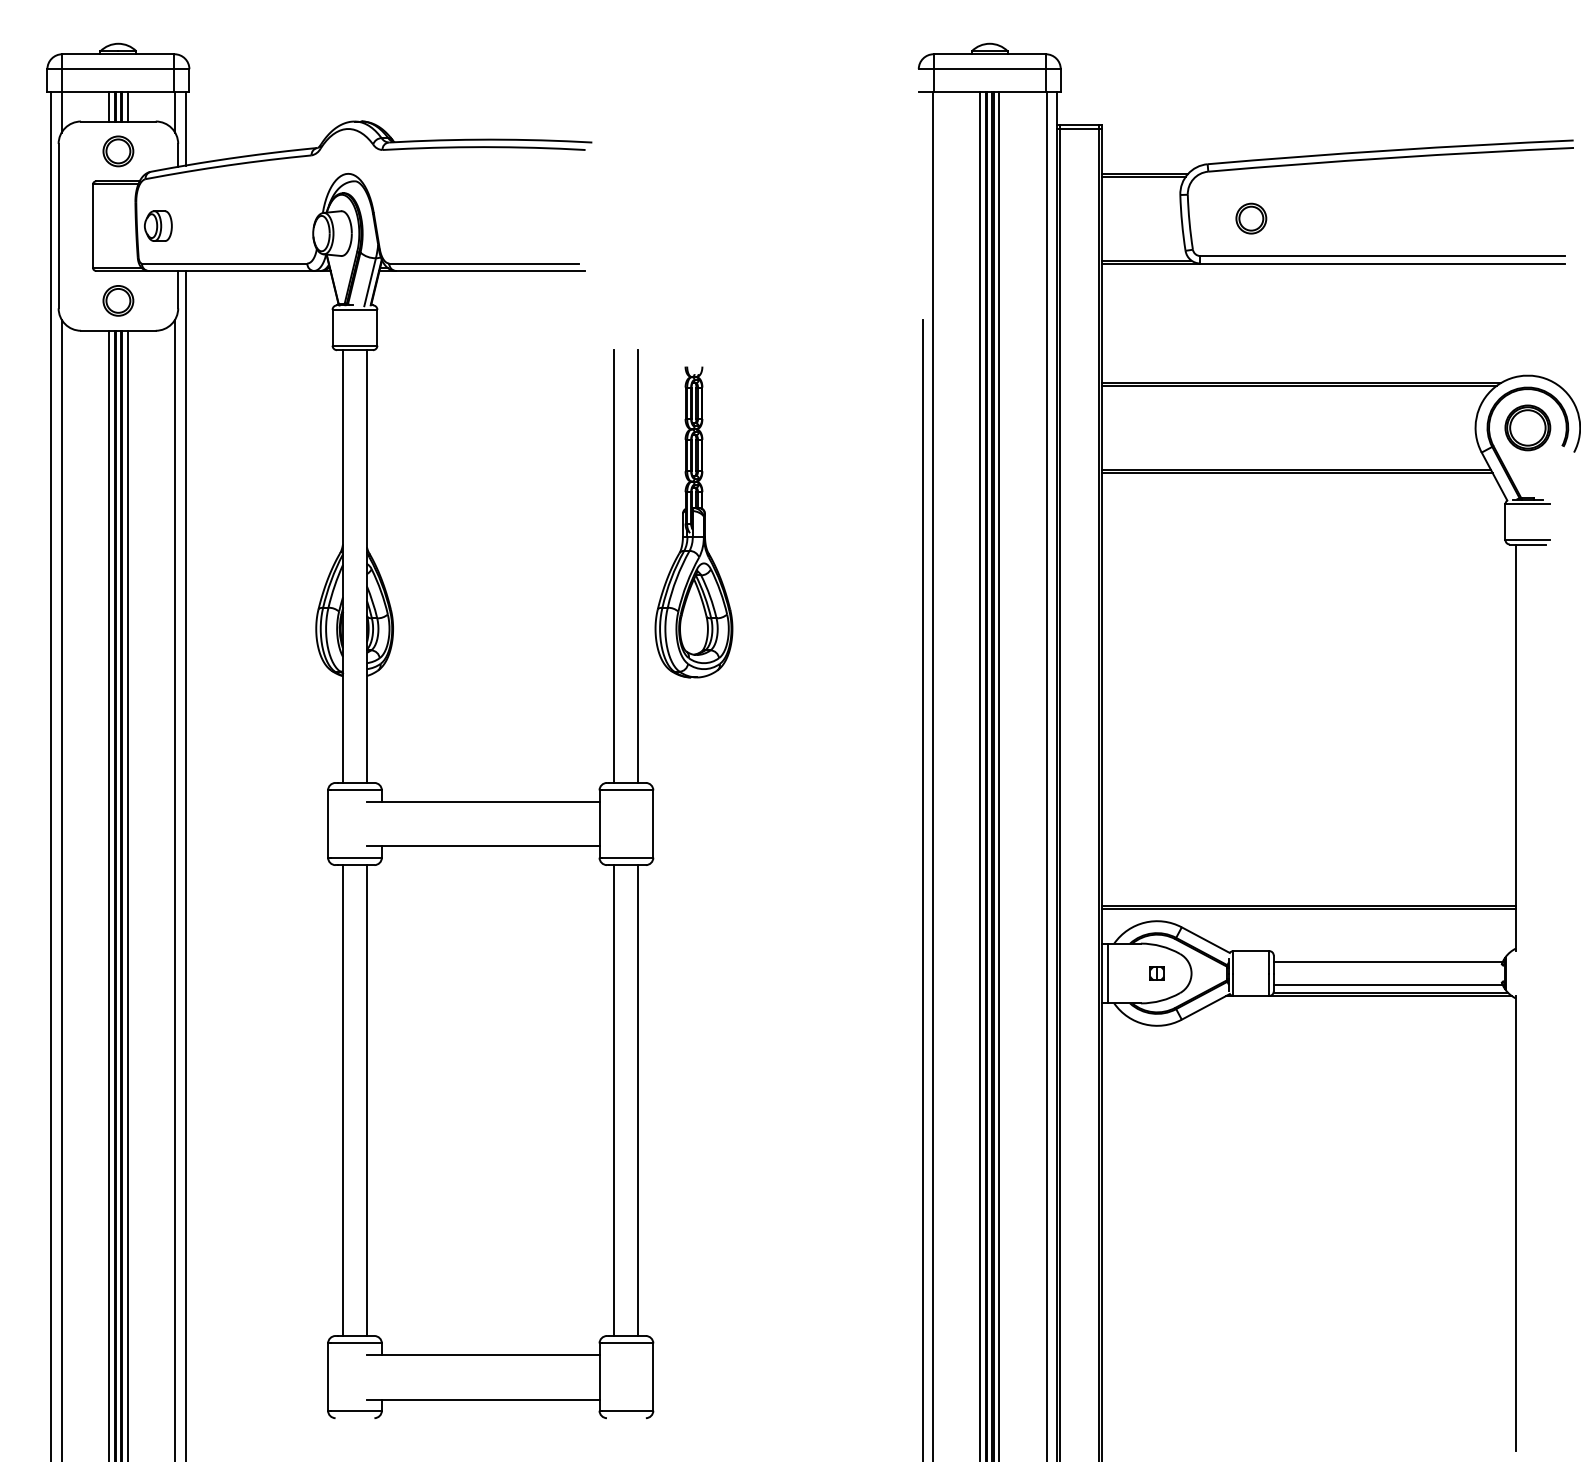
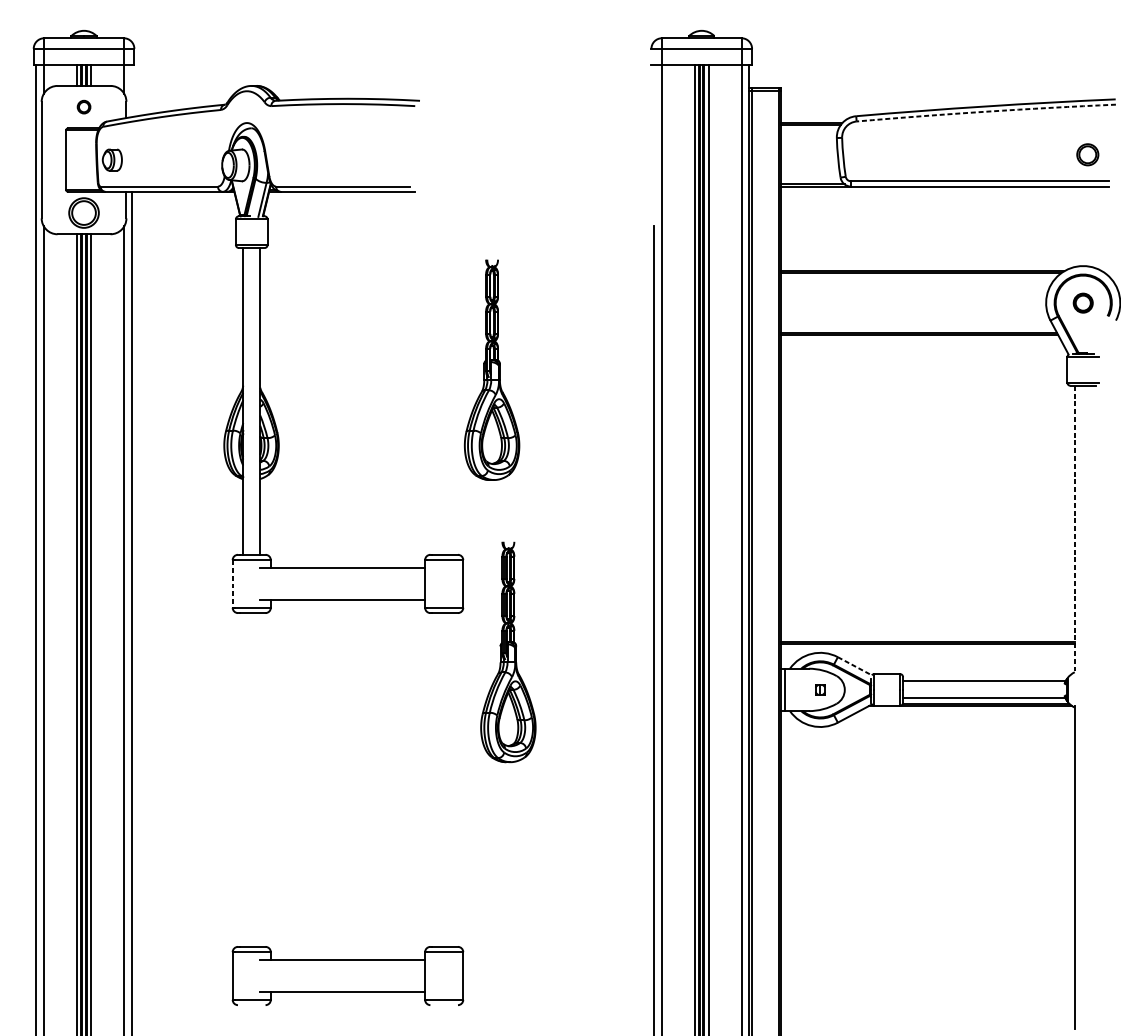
line: (185, 128) -> (131, 90), removed
part: (118, 151) -> (84, 107), size x0.6
arc: (1391, 157) -> (986, 111), solid -> dashed
part: (1251, 218) -> (1087, 154), moved
part: (118, 300) -> (84, 212), size x1.4
part: (1527, 427) -> (1082, 302), size x0.6
line: (614, 566) -> (435, 401), removed
line: (638, 566) -> (452, 401), removed
line: (1515, 748) -> (1074, 530), solid -> dashed
line: (328, 824) -> (232, 584), solid -> dashed
part: (716, 920) -> (508, 652), added
line: (1206, 940) -> (855, 666), solid -> dashed
line: (343, 1100) -> (243, 779), removed
line: (366, 1100) -> (259, 779), removed
line: (614, 1100) -> (435, 779), removed
line: (638, 1100) -> (452, 779), removed

